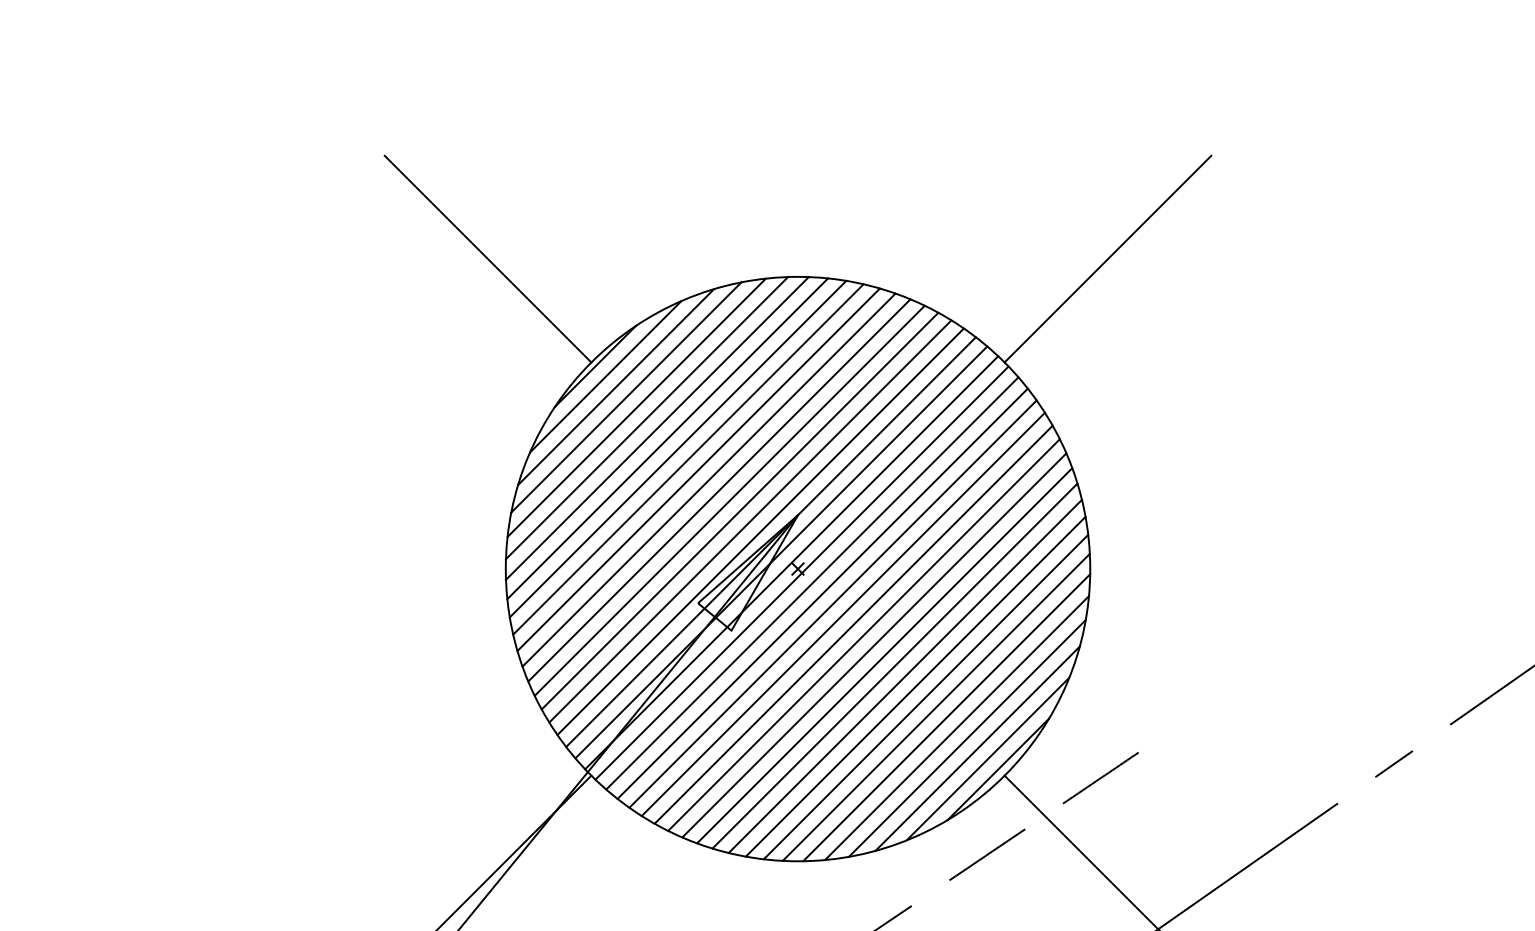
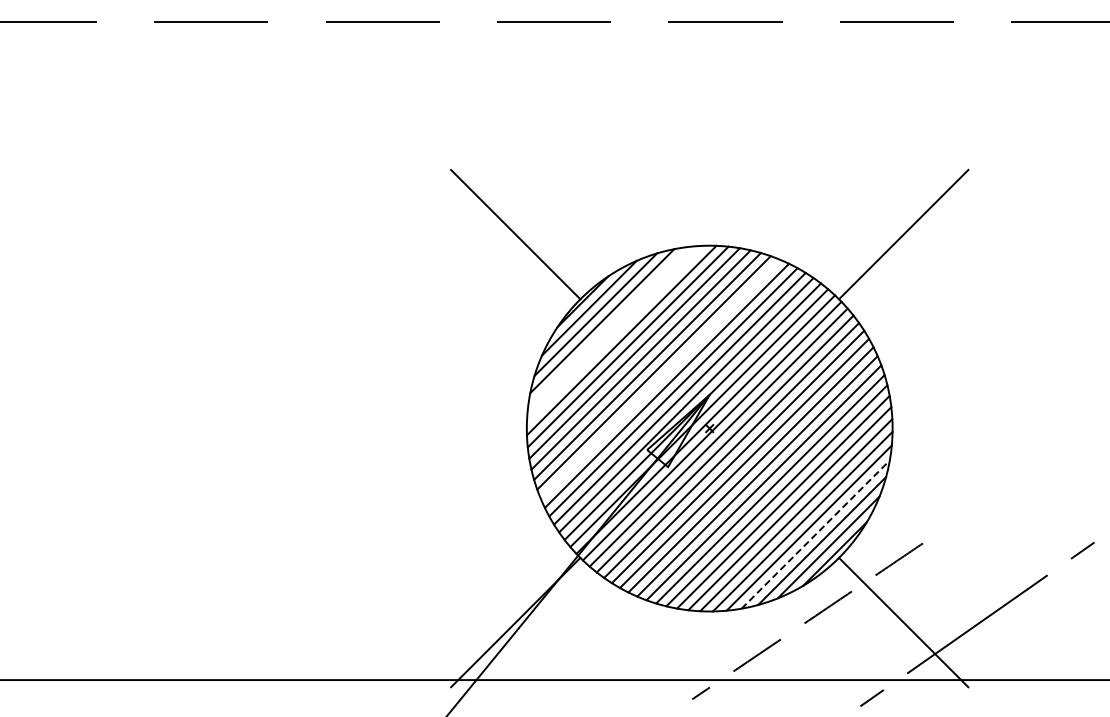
line: (636, 407) -> (608, 327), removed
line: (645, 417) -> (614, 333), removed
line: (719, 489) -> (660, 378), removed
line: (967, 738) -> (815, 534), solid -> dashed

